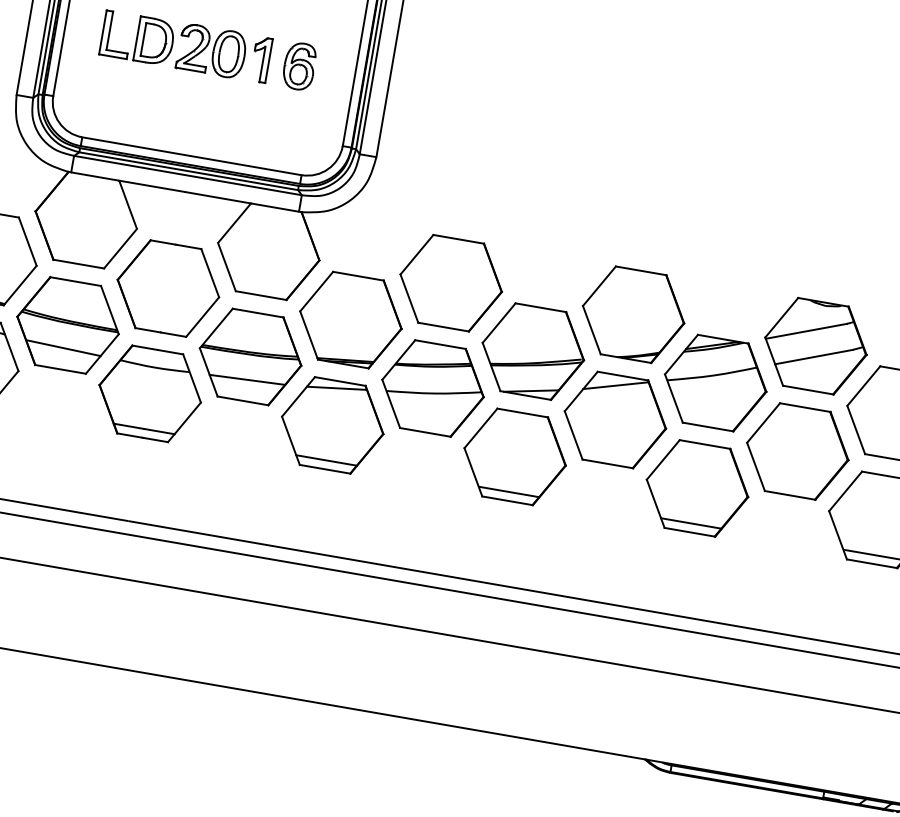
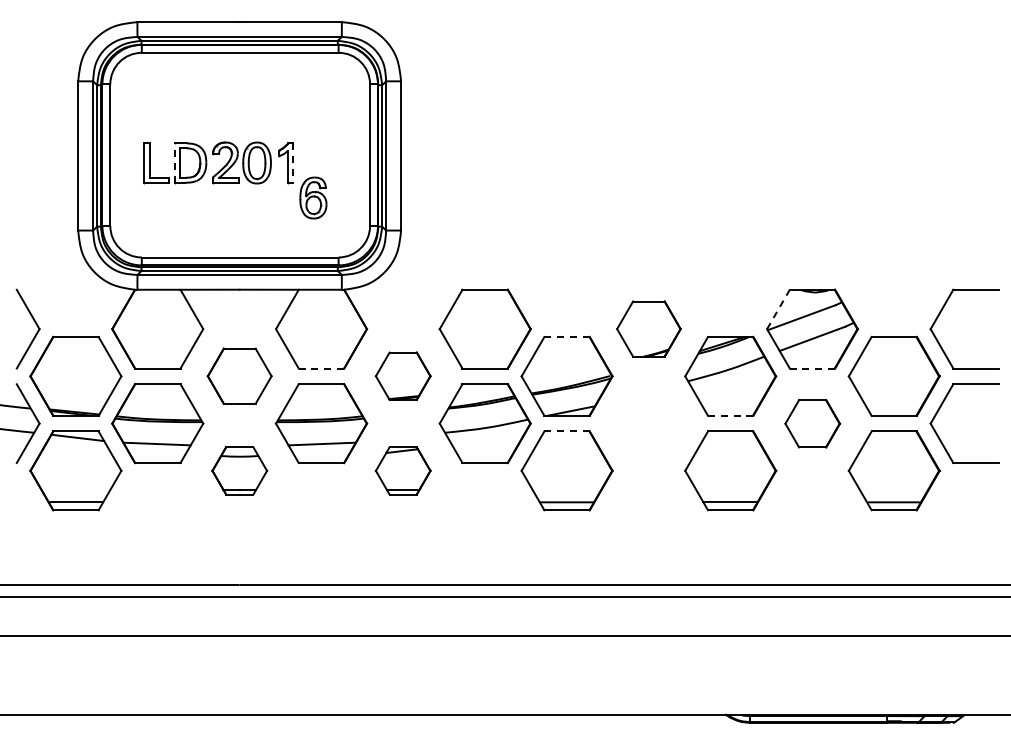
line: (136, 38) -> (174, 163), solid -> dashed
line: (269, 61) -> (293, 163), solid -> dashed
part: (299, 65) -> (313, 197), moved
part: (168, 287) -> (239, 375), size x0.7
line: (261, 295) -> (321, 368), solid -> dashed
line: (541, 308) -> (567, 337), solid -> dashed
part: (633, 313) -> (648, 328), size x0.7
line: (781, 317) -> (778, 309), solid -> dashed
part: (350, 318) -> (402, 375), size x0.6
line: (808, 390) -> (812, 368), solid -> dashed
part: (150, 393) -> (239, 470), size x0.6
line: (523, 413) -> (567, 431), solid -> dashed
part: (614, 419) -> (648, 423), removed
part: (331, 424) -> (402, 470), size x0.6
line: (707, 426) -> (730, 415), solid -> dashed
part: (797, 451) -> (812, 423), size x0.6

